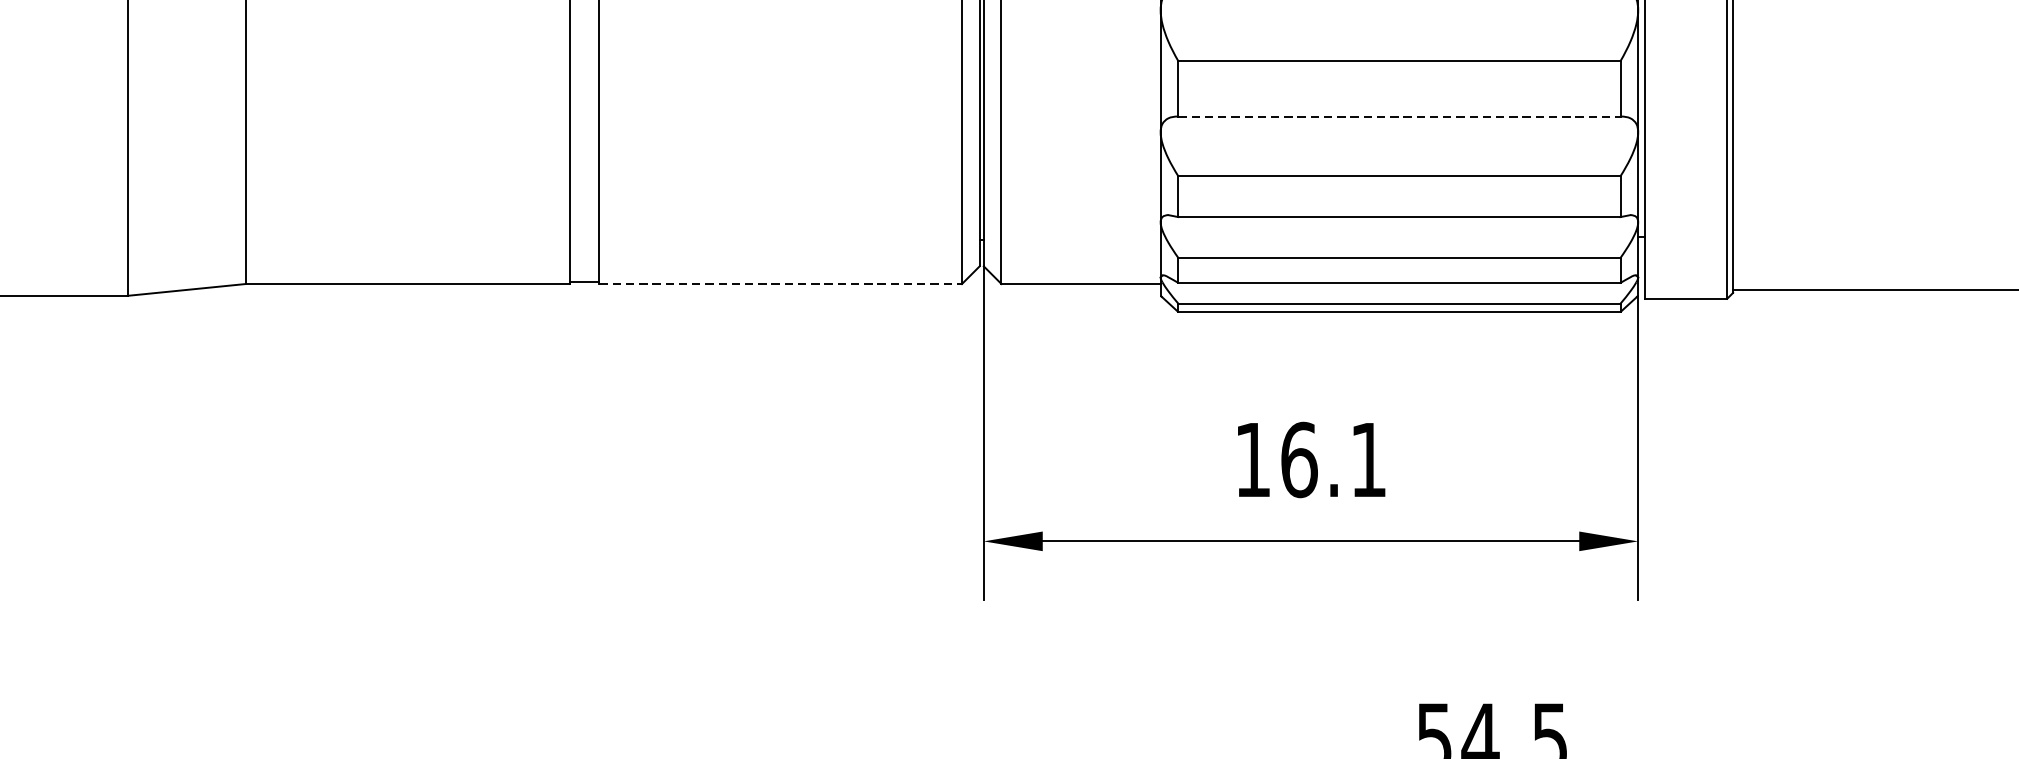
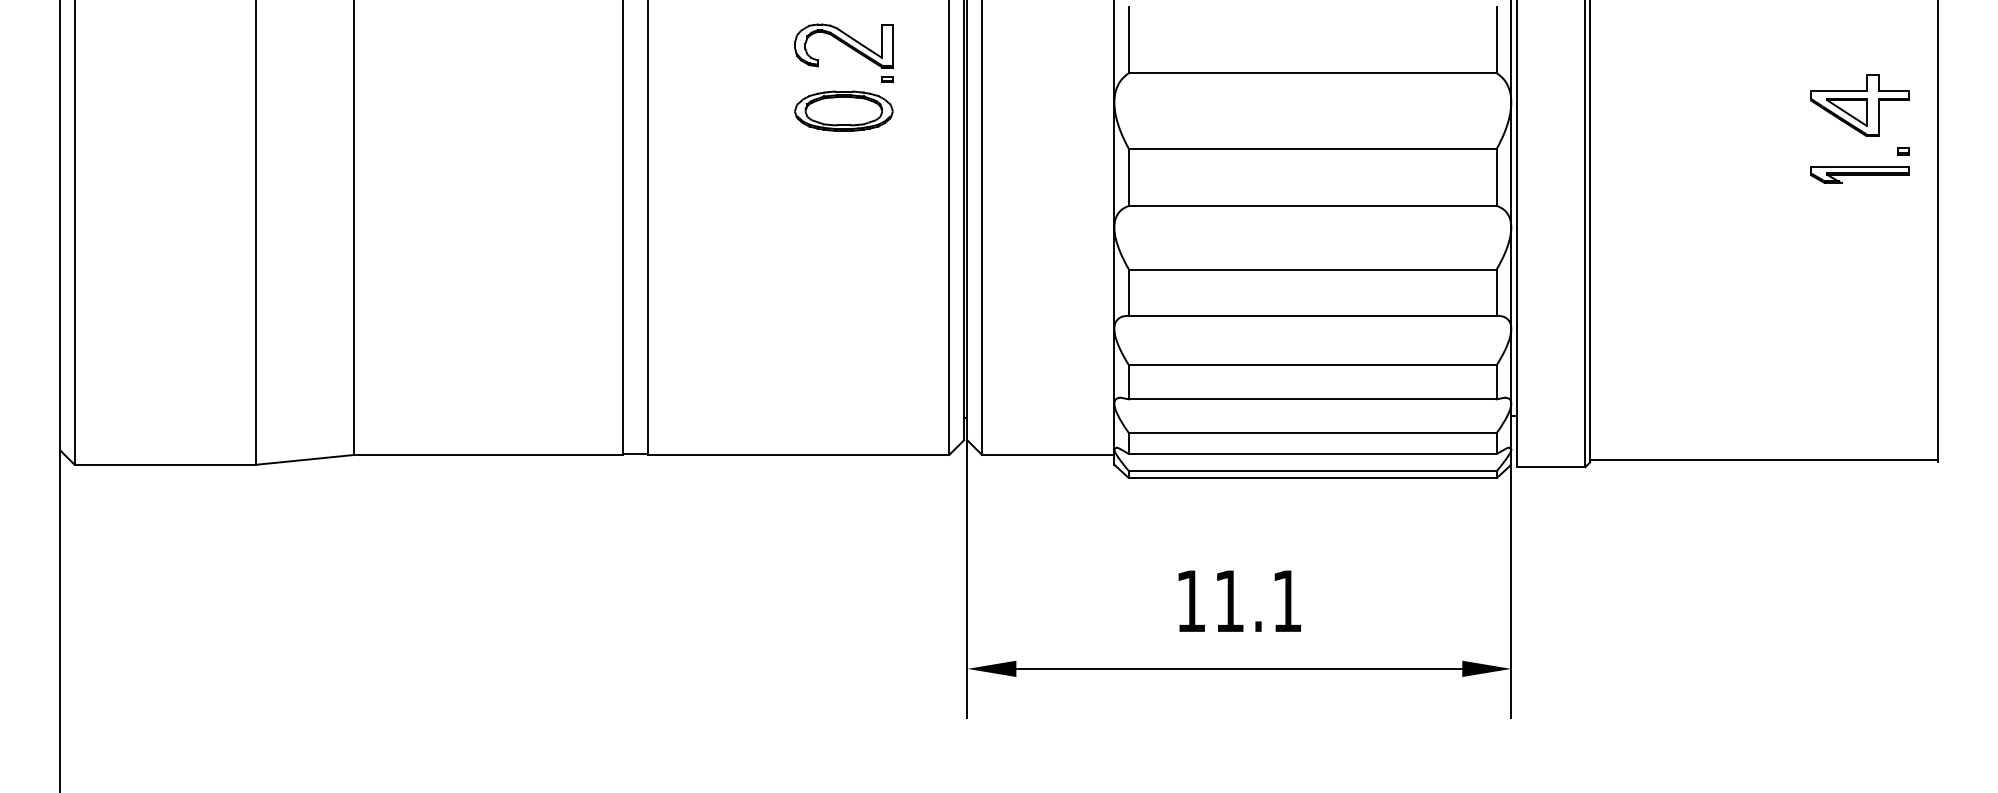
line: (1399, 116) -> (1312, 315), dashed -> solid
line: (780, 284) -> (798, 455), dashed -> solid
text: (1299, 459) -> (1229, 600), 16.1 -> 11.1

